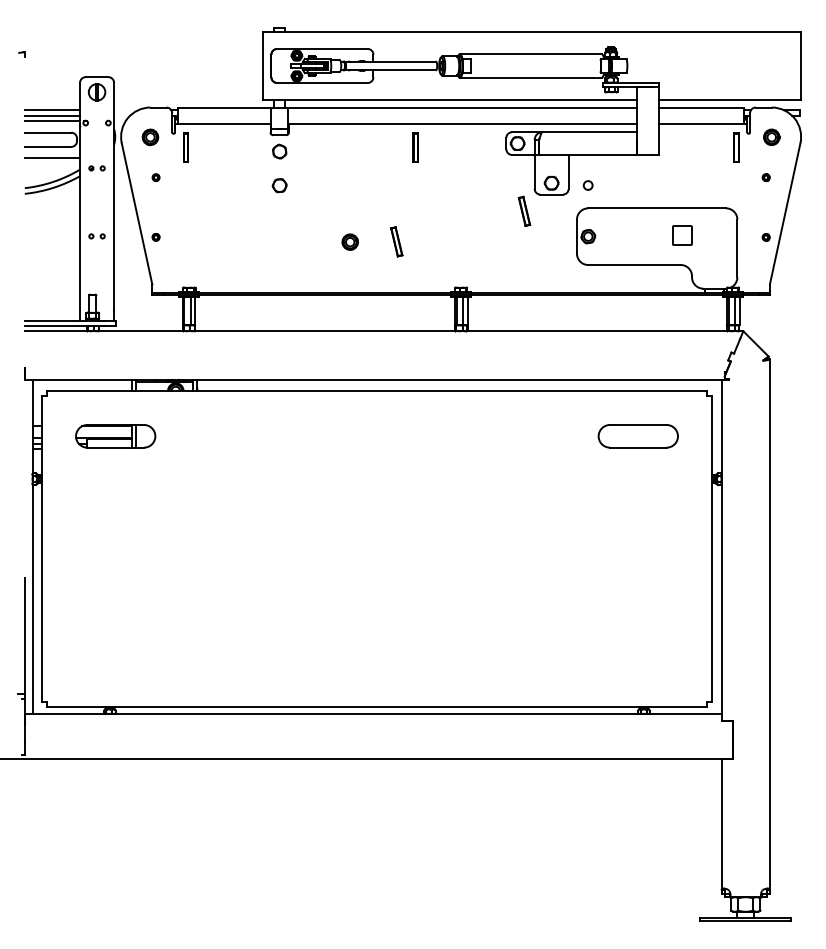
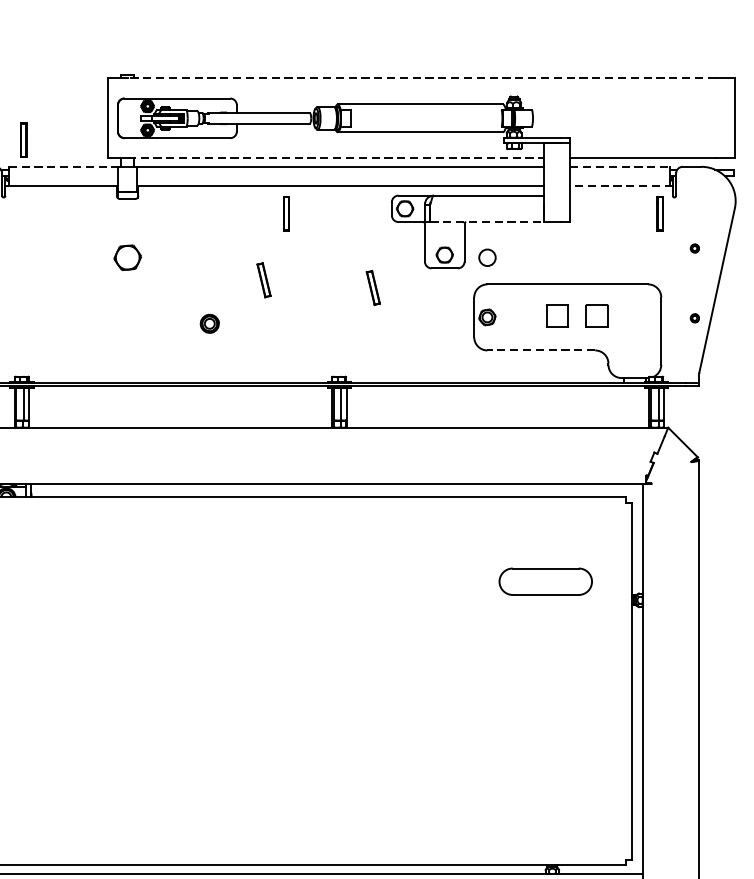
line: (531, 31) -> (421, 78), solid -> dashed
line: (458, 99) -> (336, 157), solid -> dashed
line: (224, 107) -> (63, 166), solid -> dashed
line: (701, 107) -> (619, 166), solid -> dashed
line: (703, 124) -> (621, 186), solid -> dashed
part: (771, 136) -> (701, 200), removed
part: (185, 147) -> (23, 139), moved
part: (279, 151) -> (127, 218), removed
line: (588, 154) -> (487, 221), solid -> dashed
part: (279, 185) -> (127, 257), size x1.6
circle: (587, 185) -> (486, 257), size x1.6
part: (524, 210) -> (373, 286), moved
part: (648, 235) -> (557, 316), added
part: (396, 241) -> (263, 279), moved
line: (634, 265) -> (541, 351), solid -> dashed
part: (637, 436) -> (544, 581), moved

